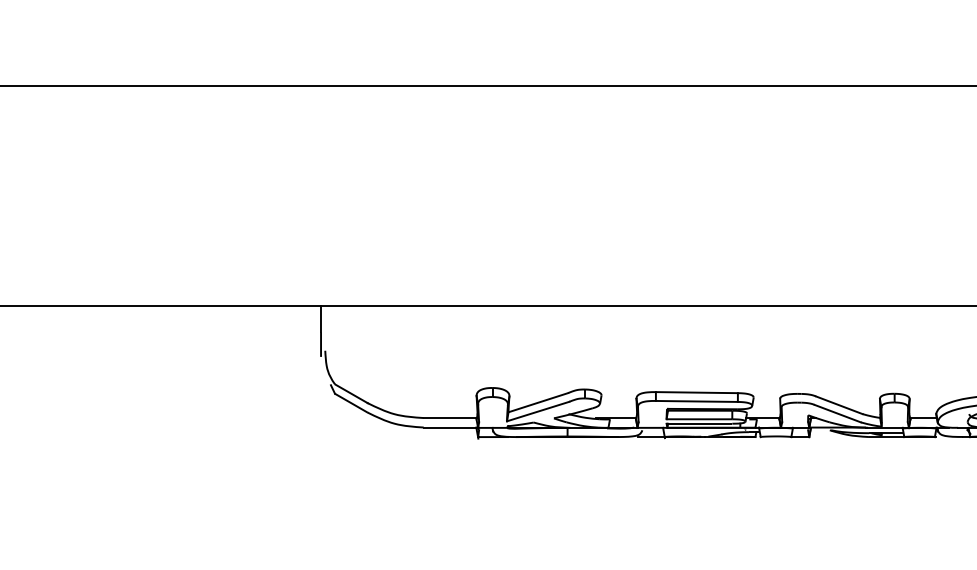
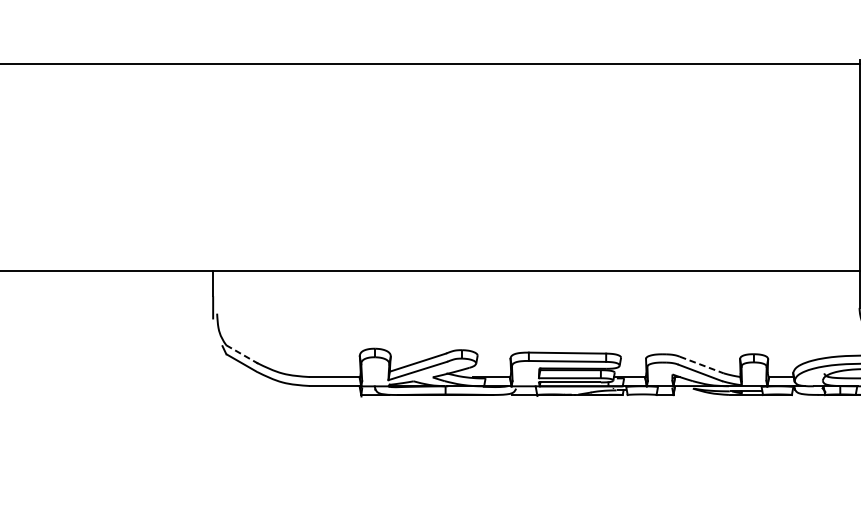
line: (351, 393) -> (241, 353), solid -> dashed
line: (839, 405) -> (701, 365), solid -> dashed

